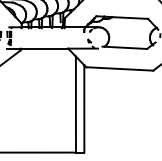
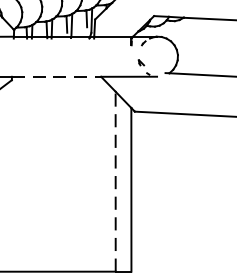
line: (44, 48) -> (56, 76), solid -> dashed
line: (75, 104) -> (114, 181), solid -> dashed

